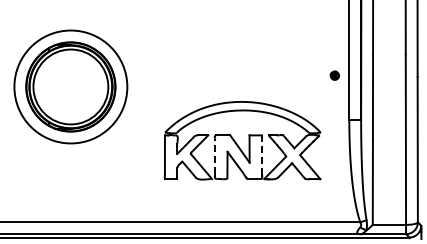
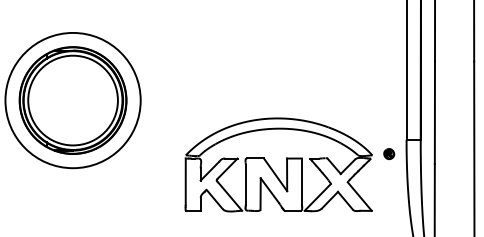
part: (334, 75) -> (388, 153), moved
line: (261, 155) -> (301, 182), dashed -> solid
line: (215, 157) -> (246, 185), dashed -> solid

